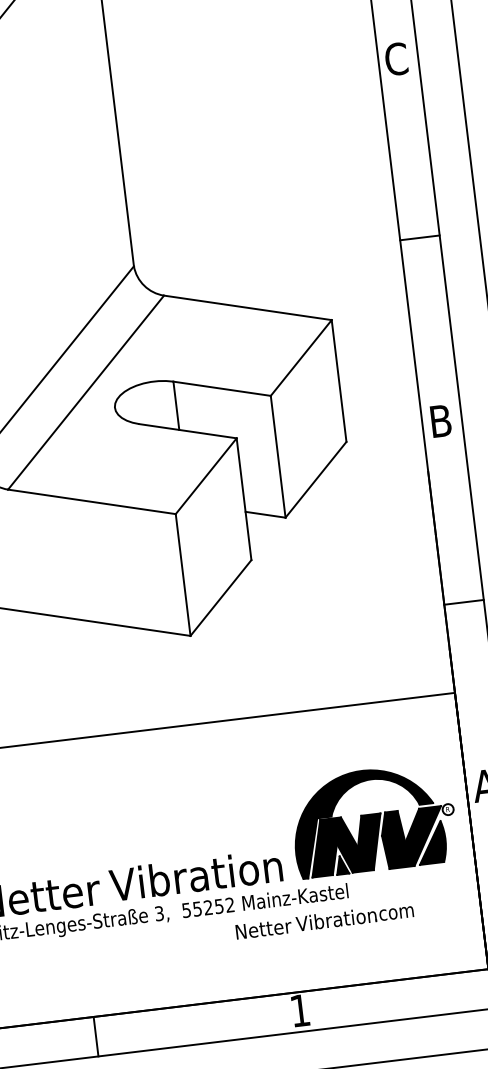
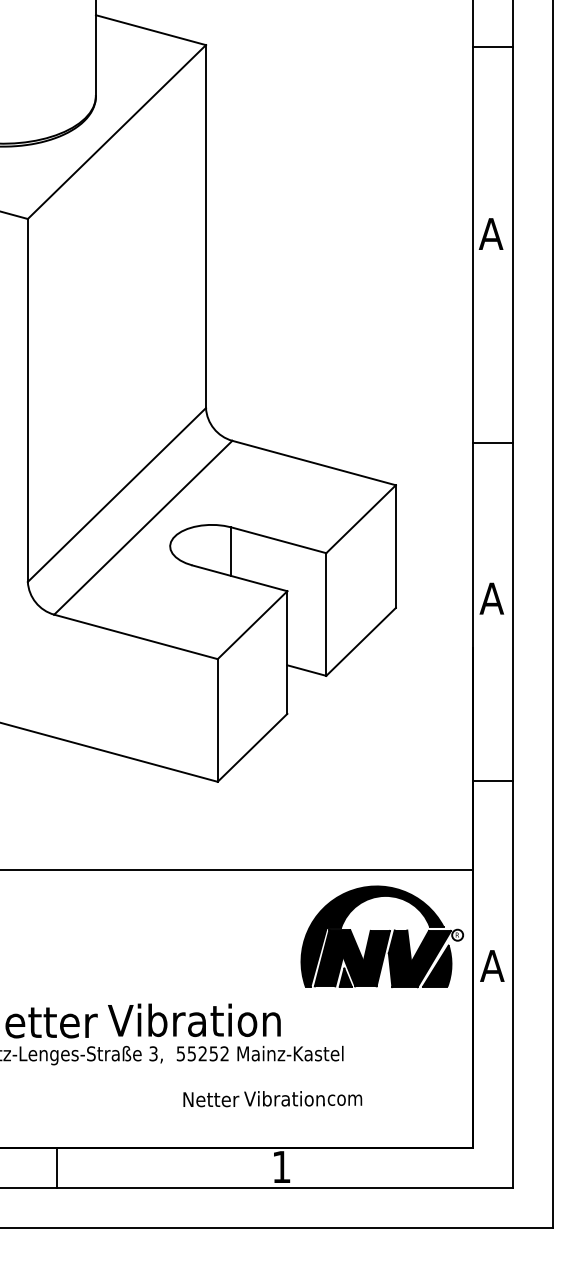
text: (395, 58) -> (490, 233), C -> A
line: (420, 238) -> (493, 443), moved
text: (440, 421) -> (491, 598), B -> A
part: (372, 820) -> (381, 936), moved
text: (324, 921) -> (272, 1099), moved
line: (95, 1036) -> (56, 1168), moved

